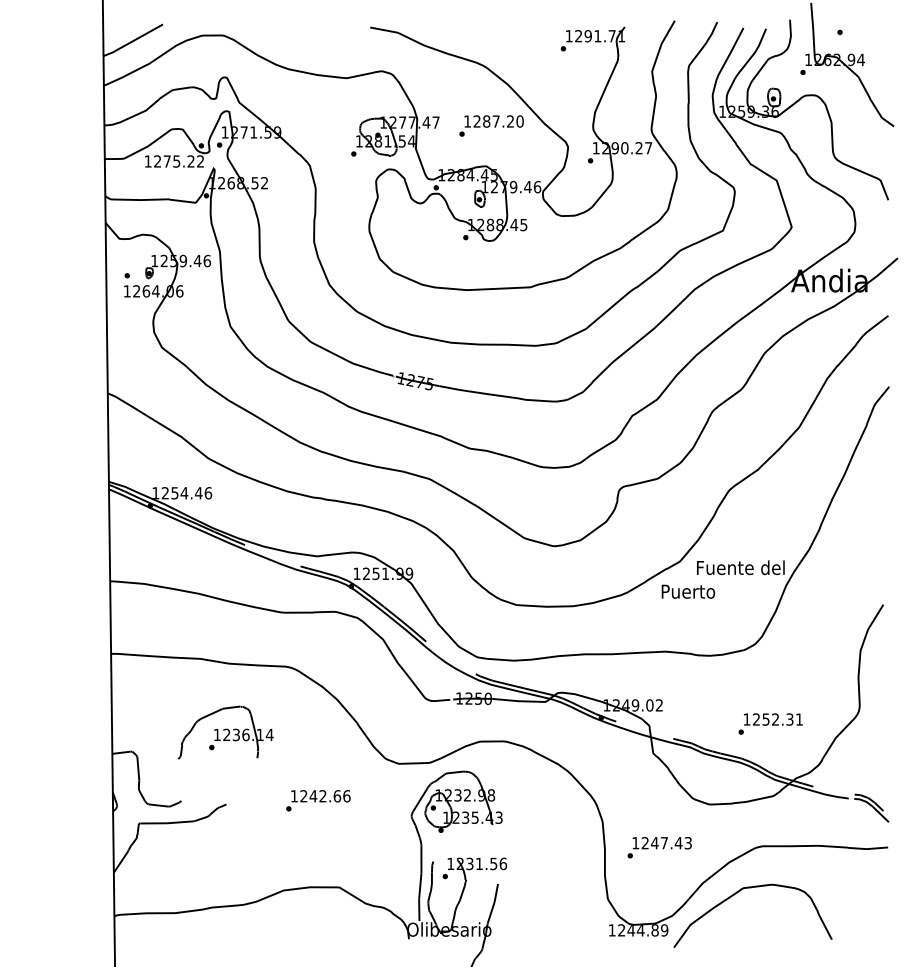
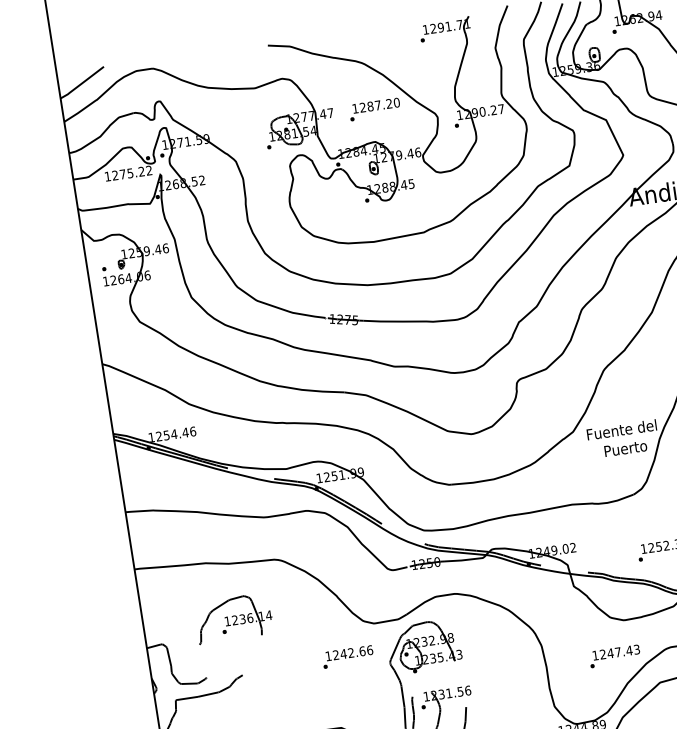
text: (688, 591) -> (625, 448), moved
text: (318, 800) -> (348, 656), moved
text: (659, 847) -> (614, 656), moved

